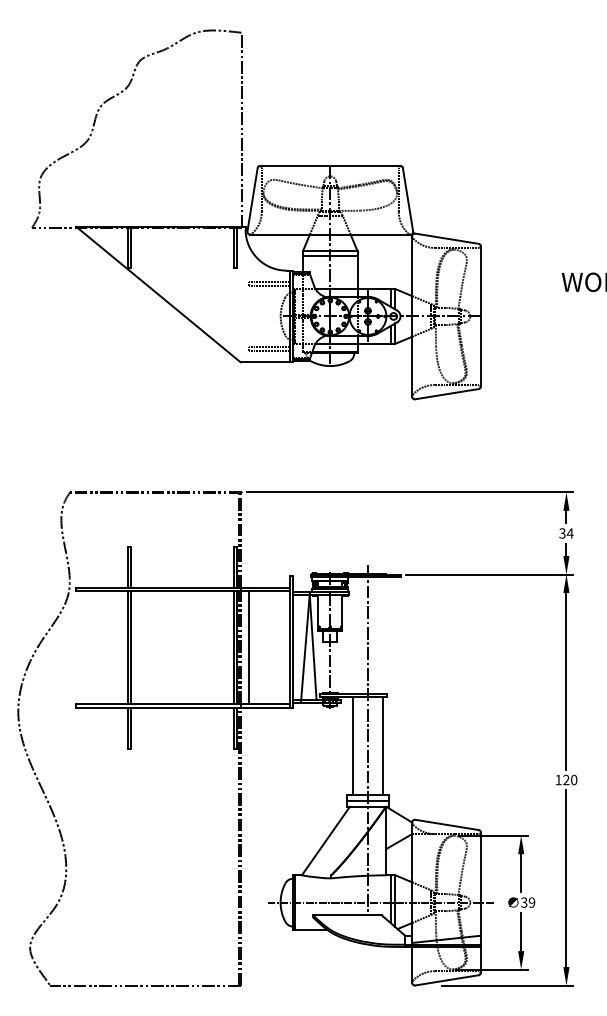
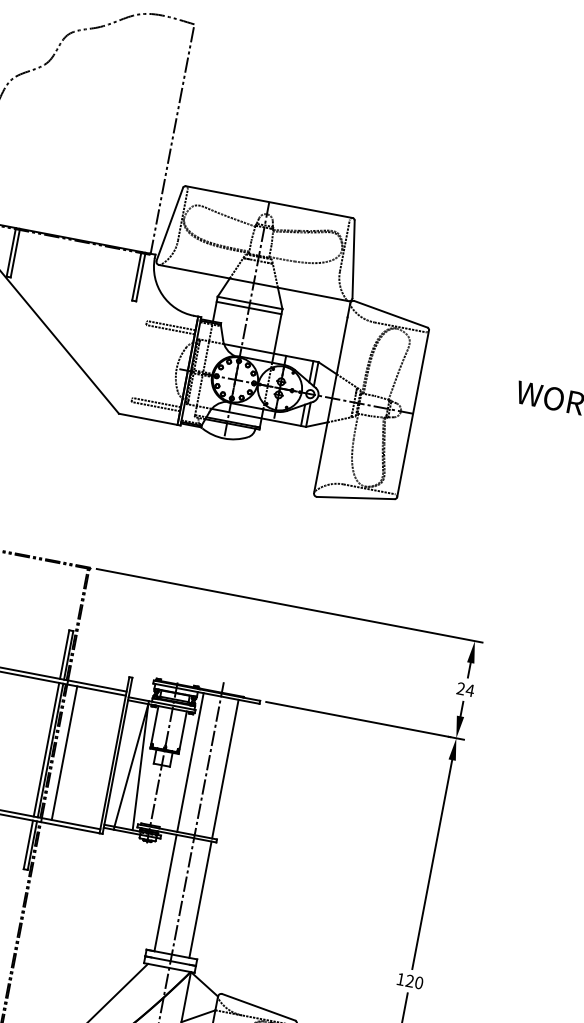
text: (562, 533) -> (460, 688), 34 -> 24
line: (353, 635) -> (190, 762), added
line: (382, 635) -> (225, 768), added

